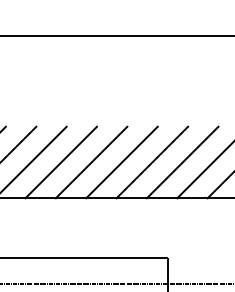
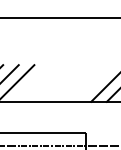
line: (61, 162) -> (31, 83), removed
line: (90, 162) -> (46, 83), removed
line: (121, 162) -> (62, 83), removed
line: (152, 162) -> (78, 83), removed
line: (181, 162) -> (93, 83), removed

